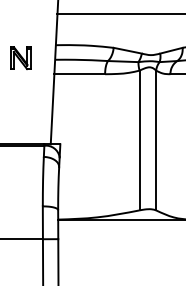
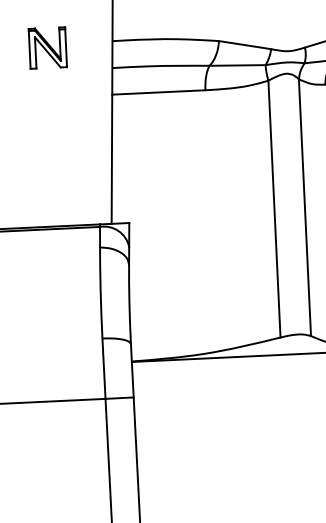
part: (20, 58) -> (47, 48), moved

